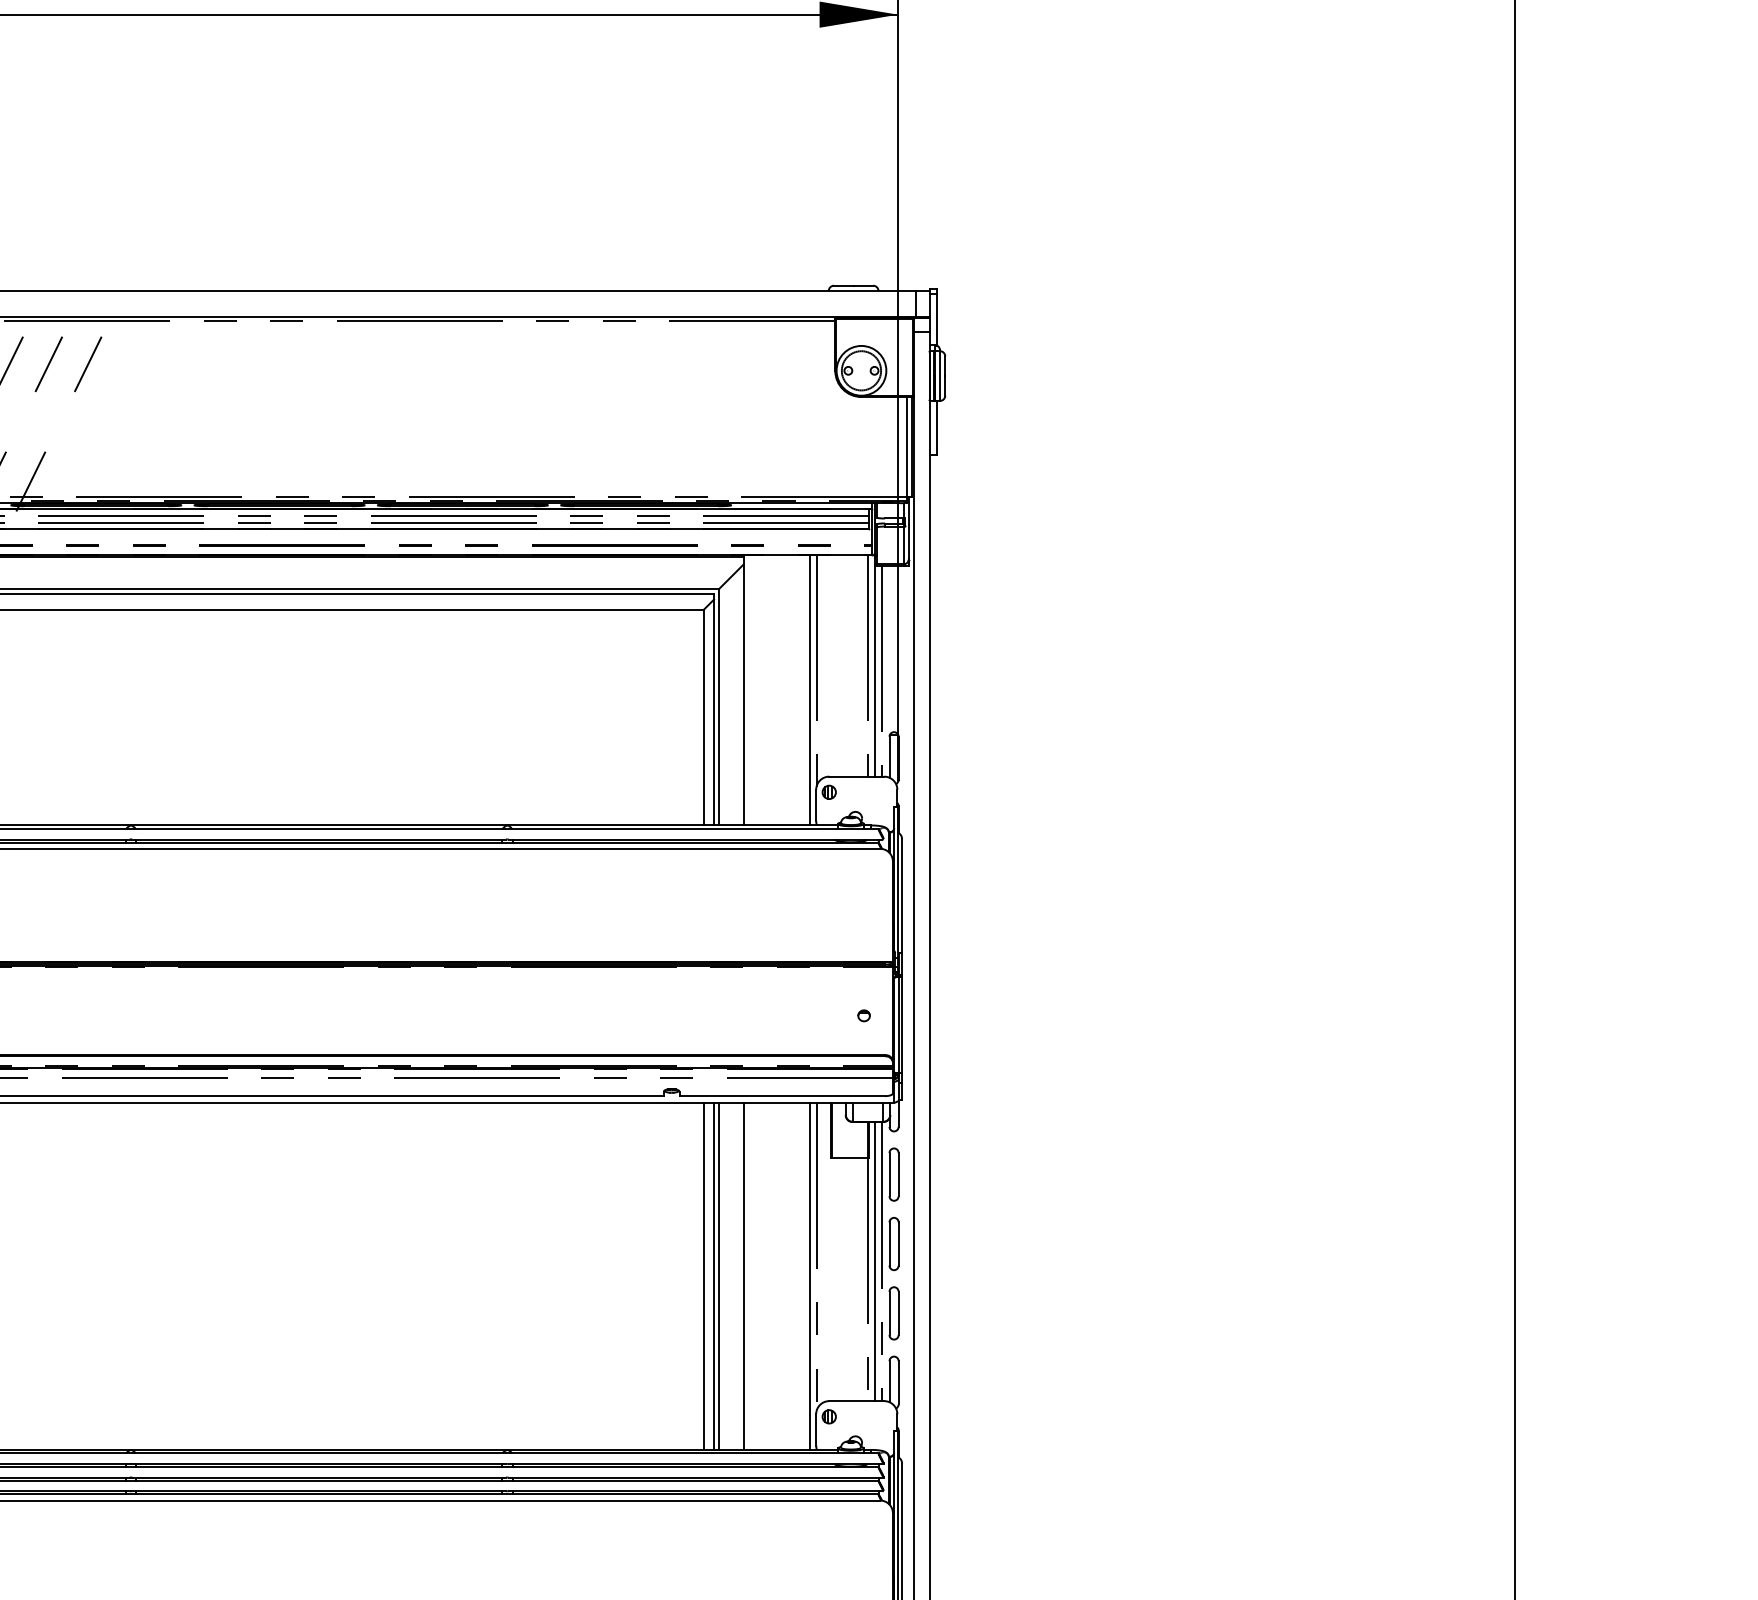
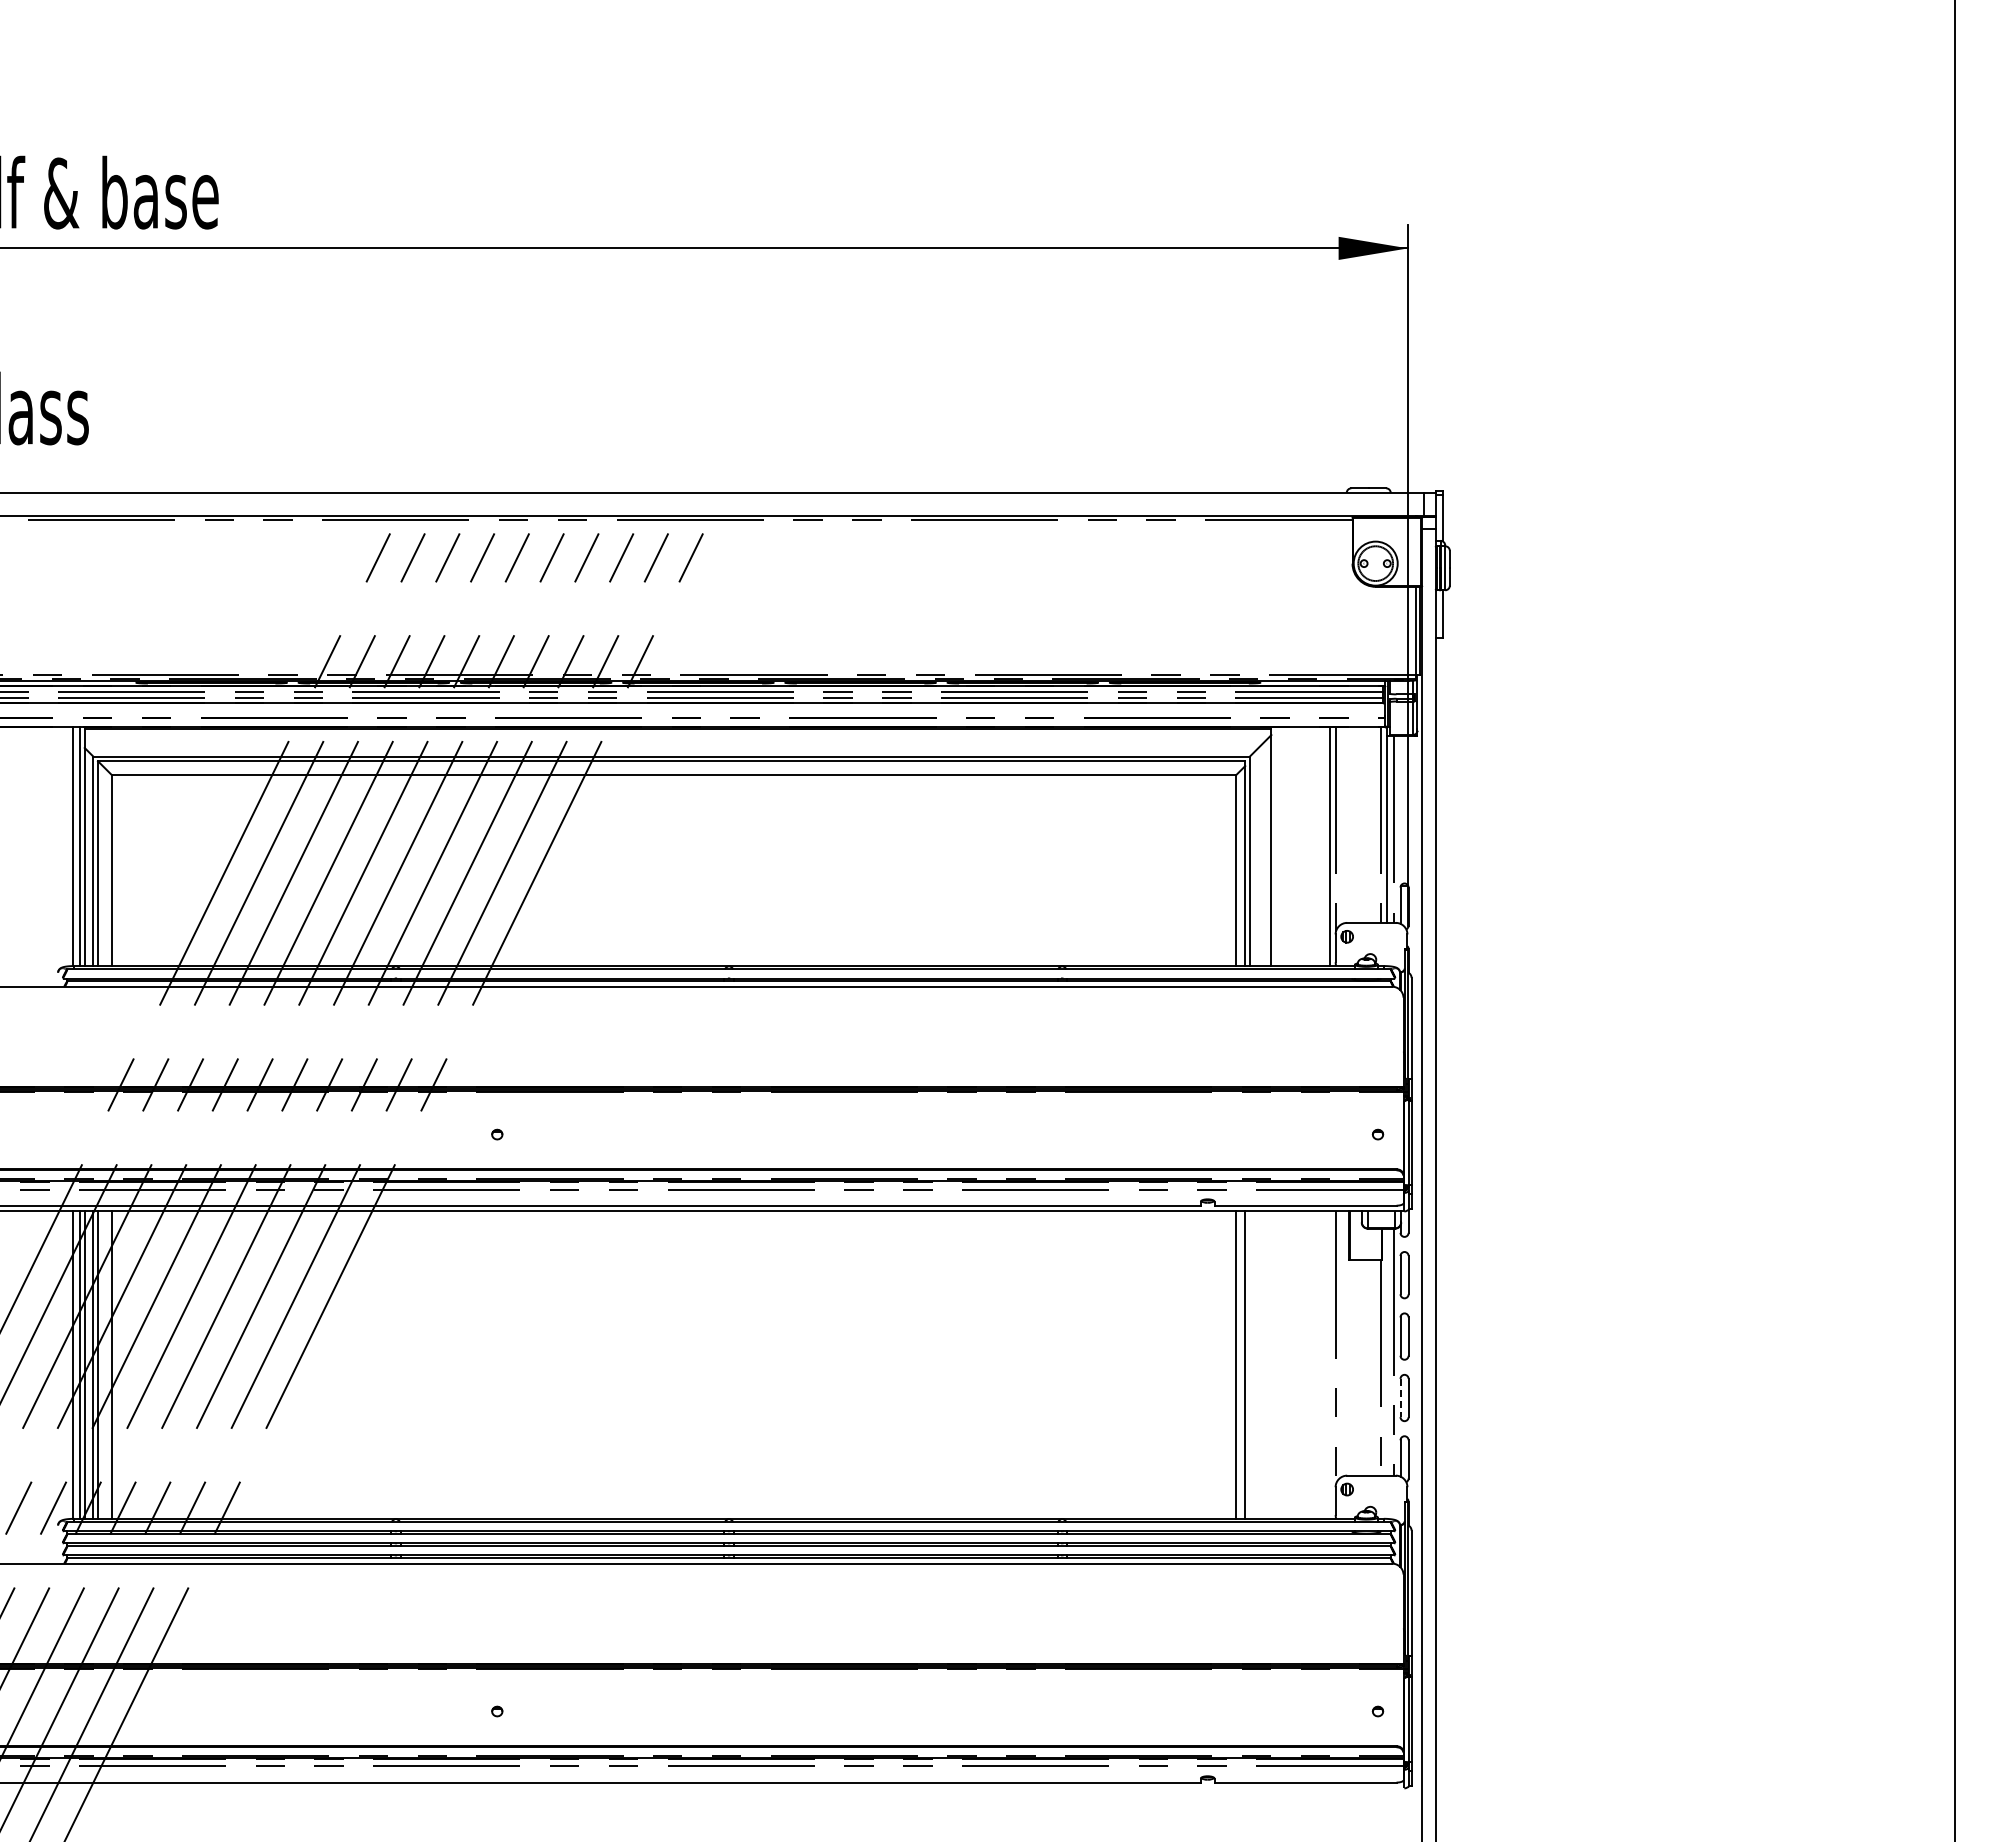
line: (874, 1260) -> (1387, 1351), removed
line: (718, 1275) -> (1249, 1364), removed
line: (743, 1275) -> (1271, 1364), removed
line: (809, 1275) -> (1329, 1364), removed
line: (889, 1313) -> (1400, 1398), solid -> dashed

